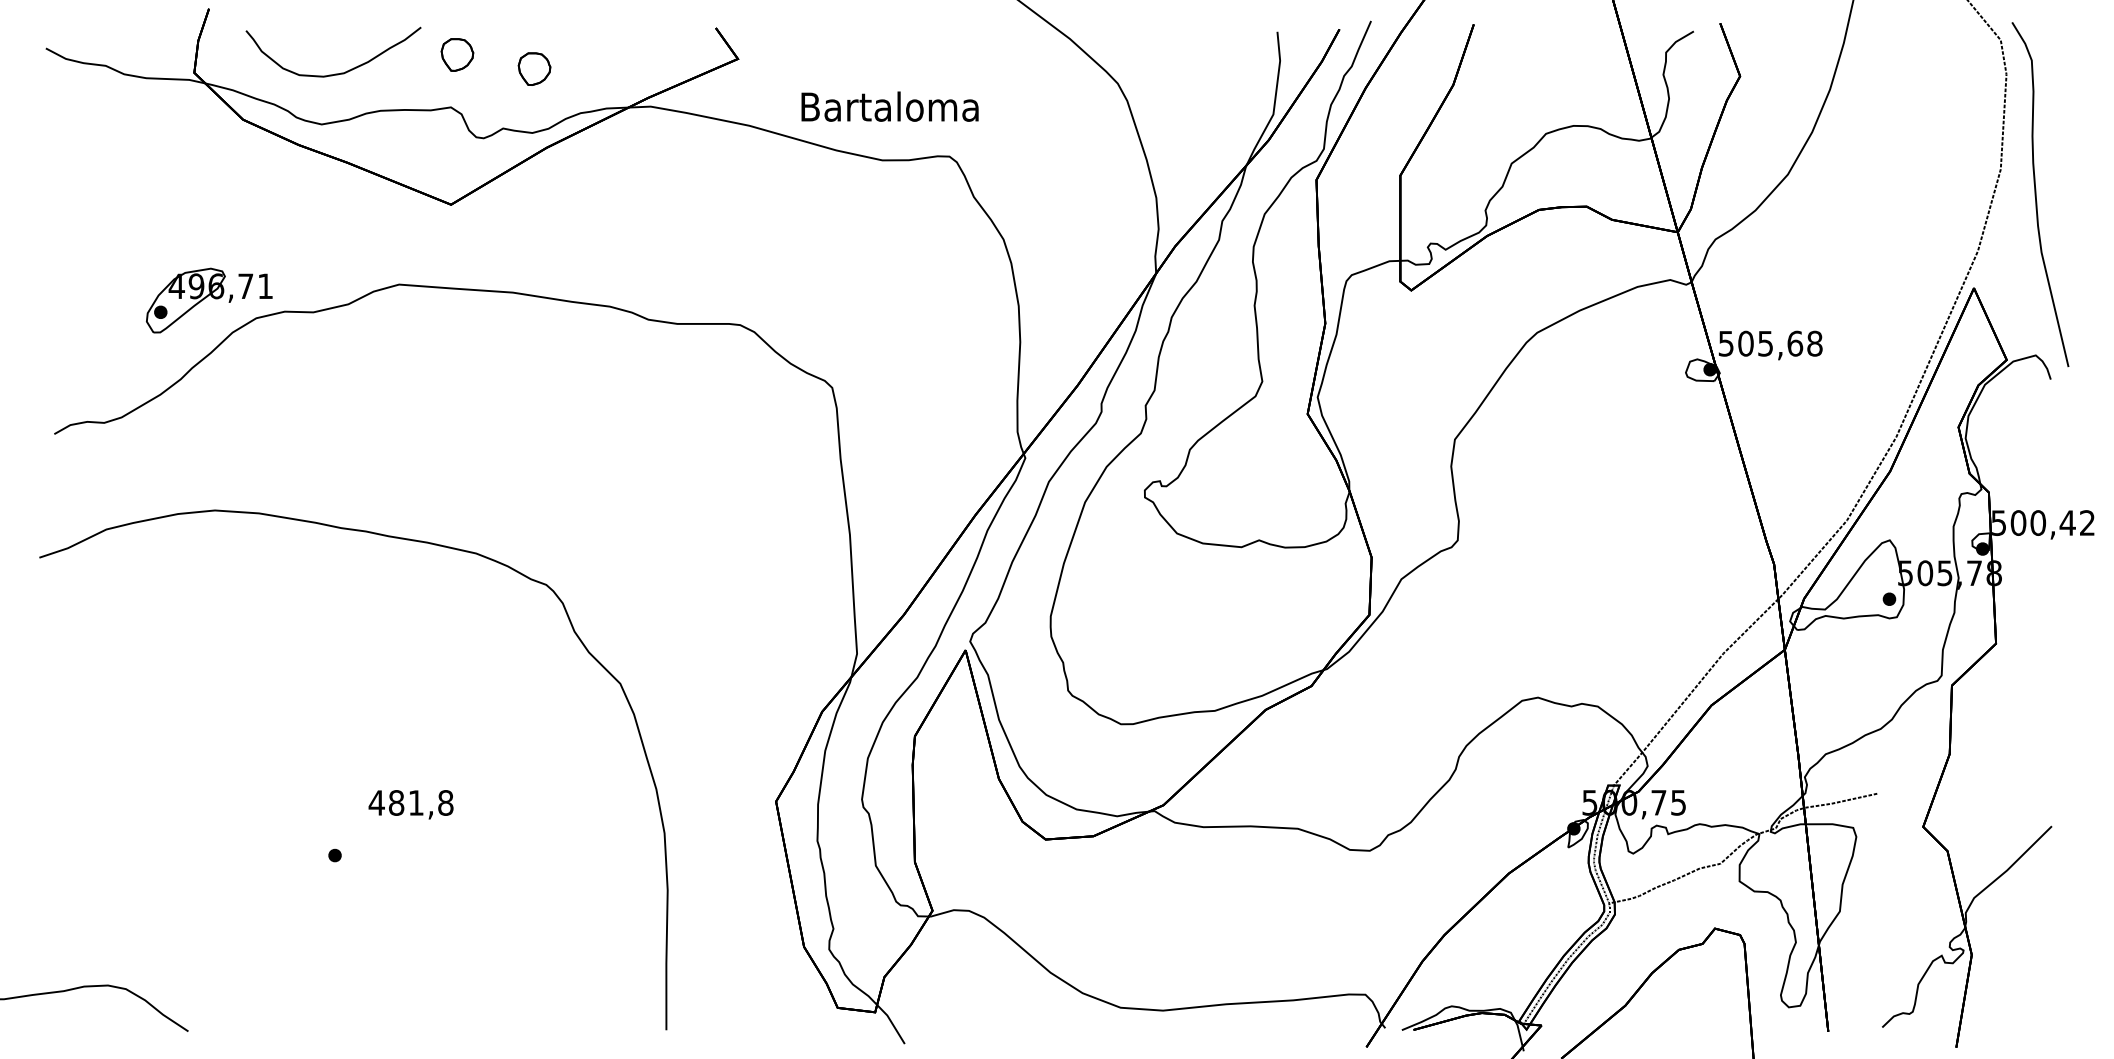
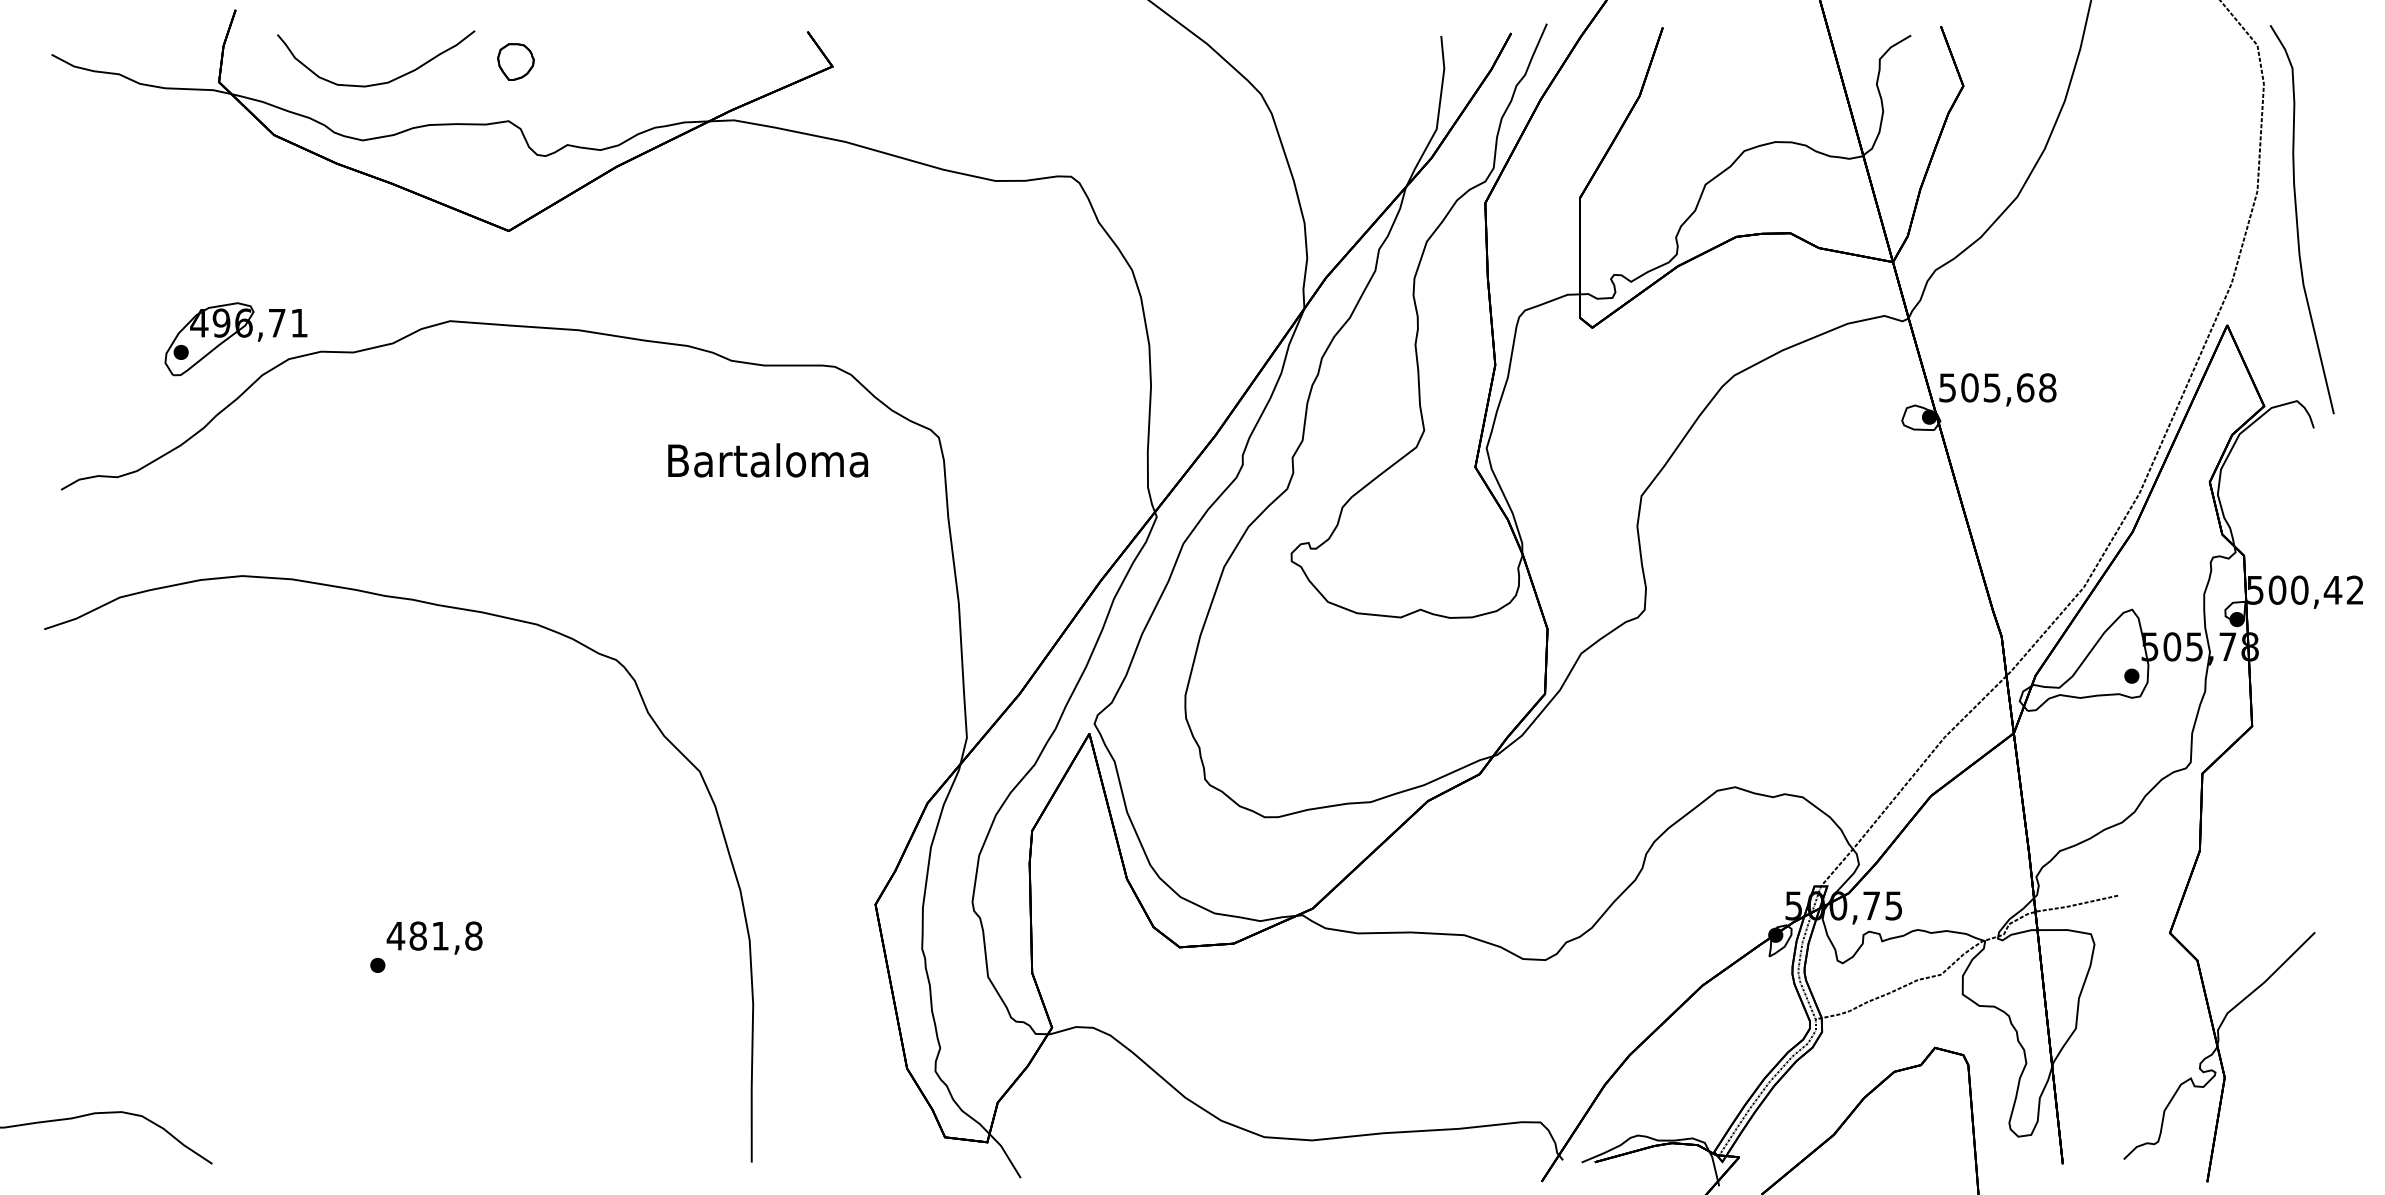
part: (534, 68) -> (602, 77), removed
text: (889, 106) -> (767, 460), moved
text: (410, 804) -> (434, 937), moved

